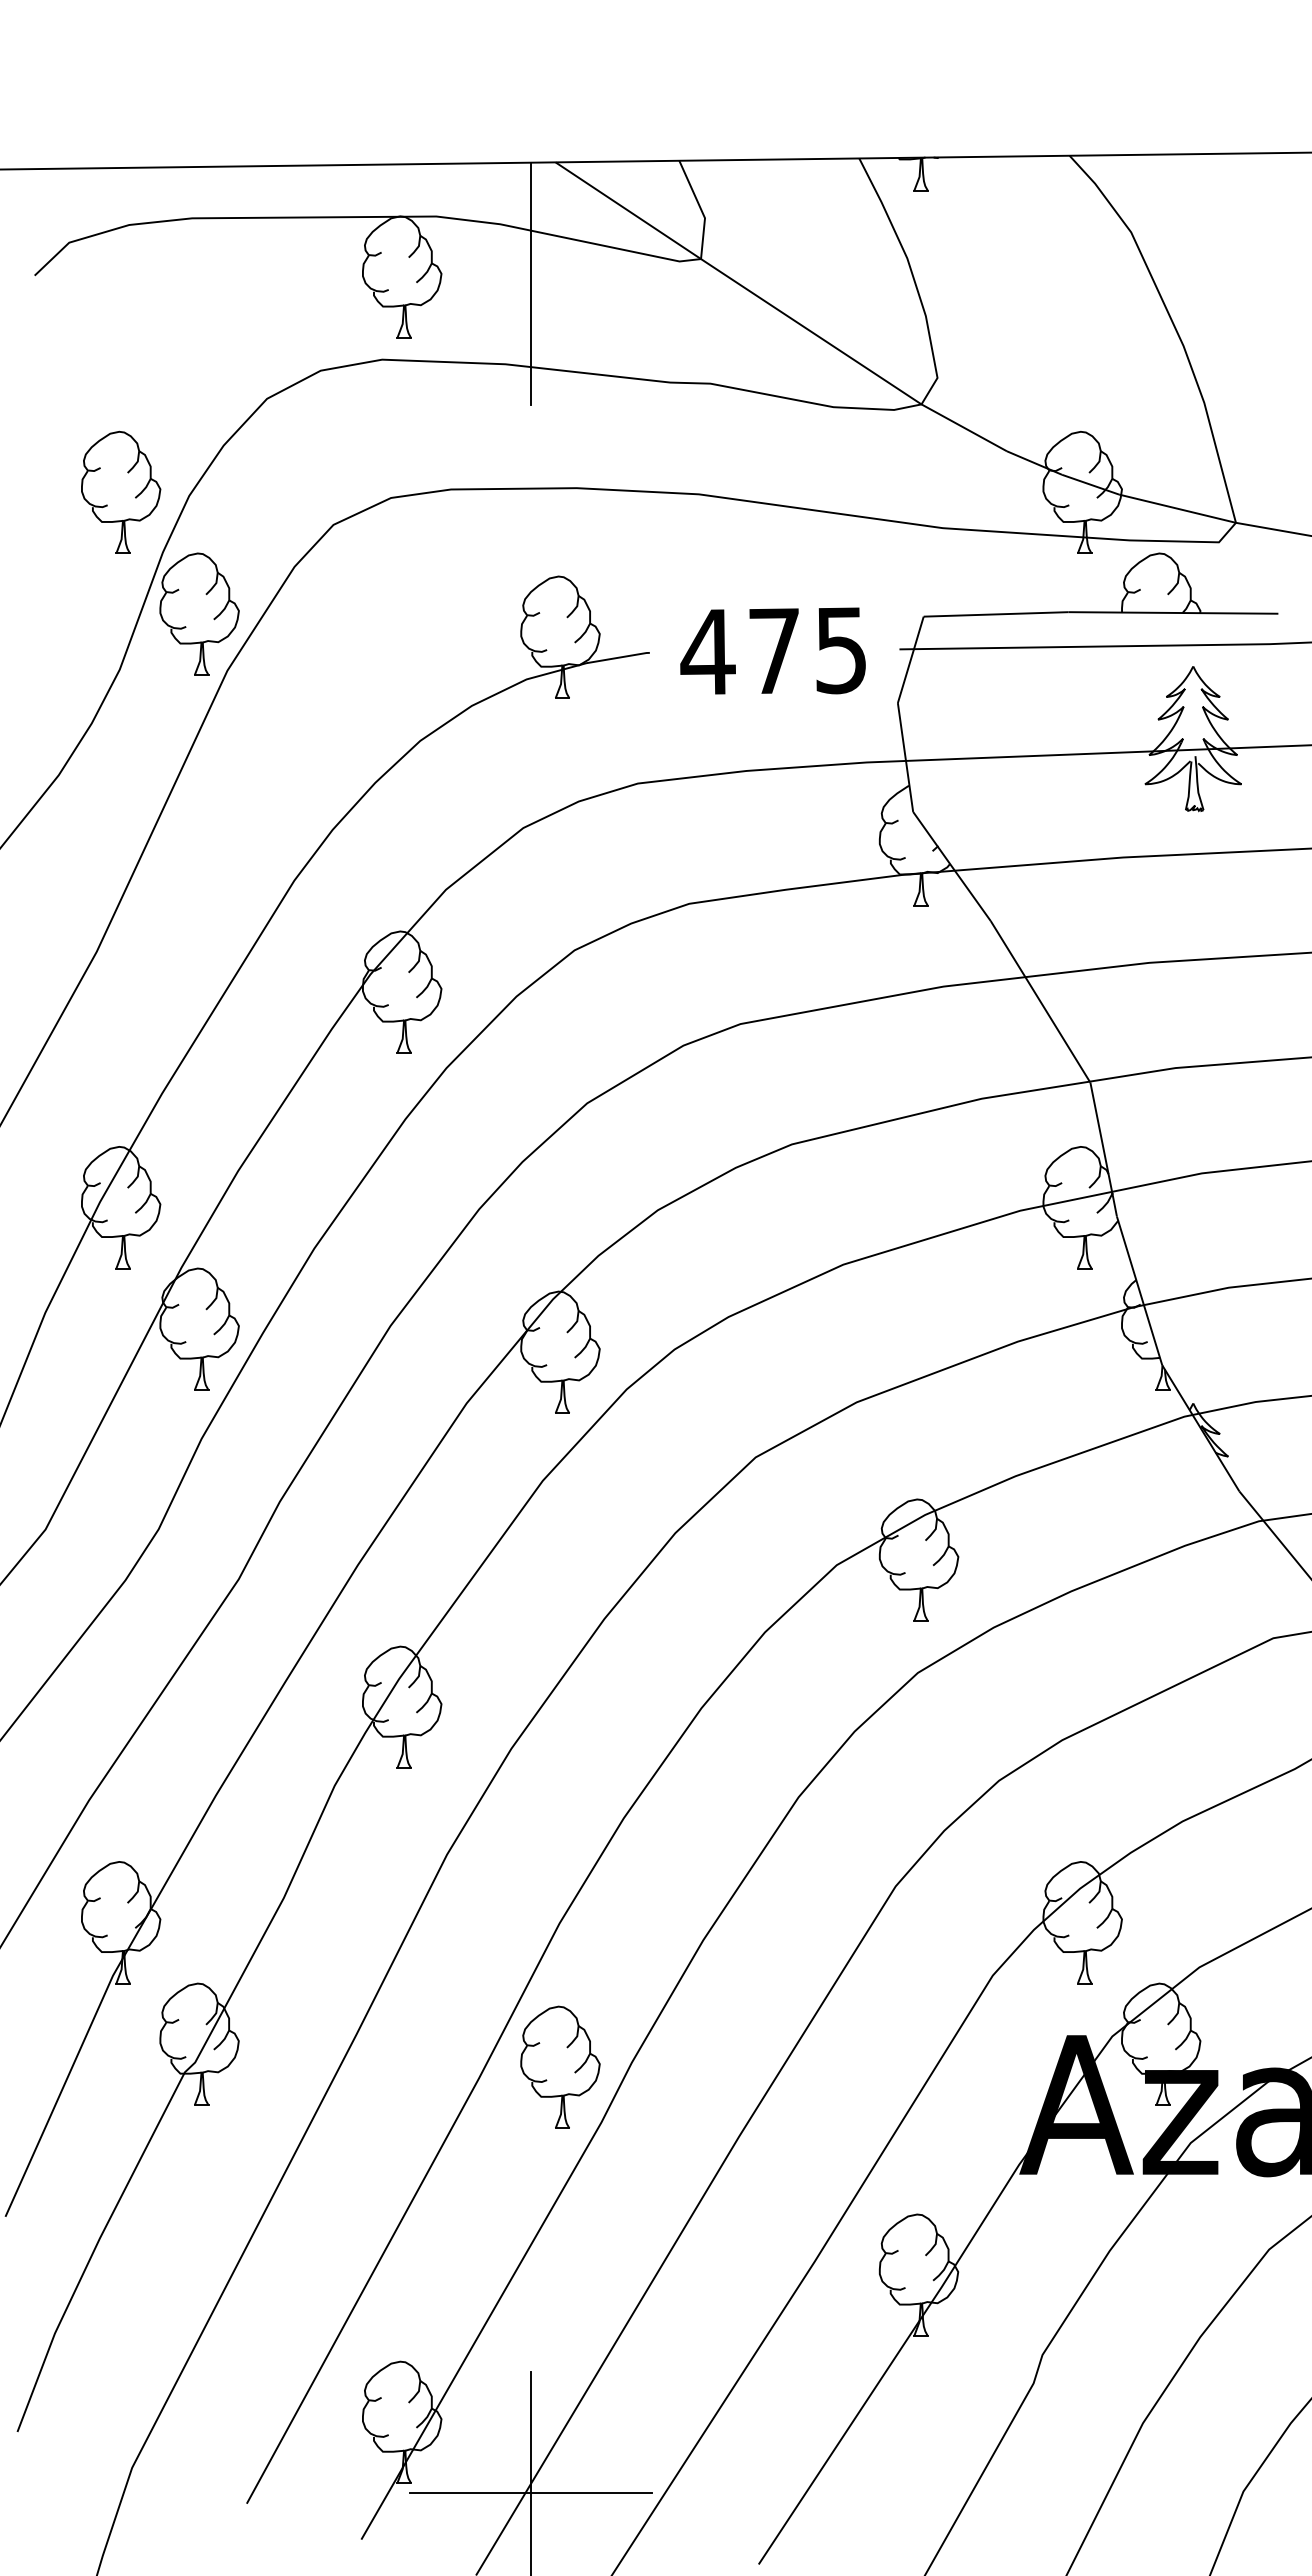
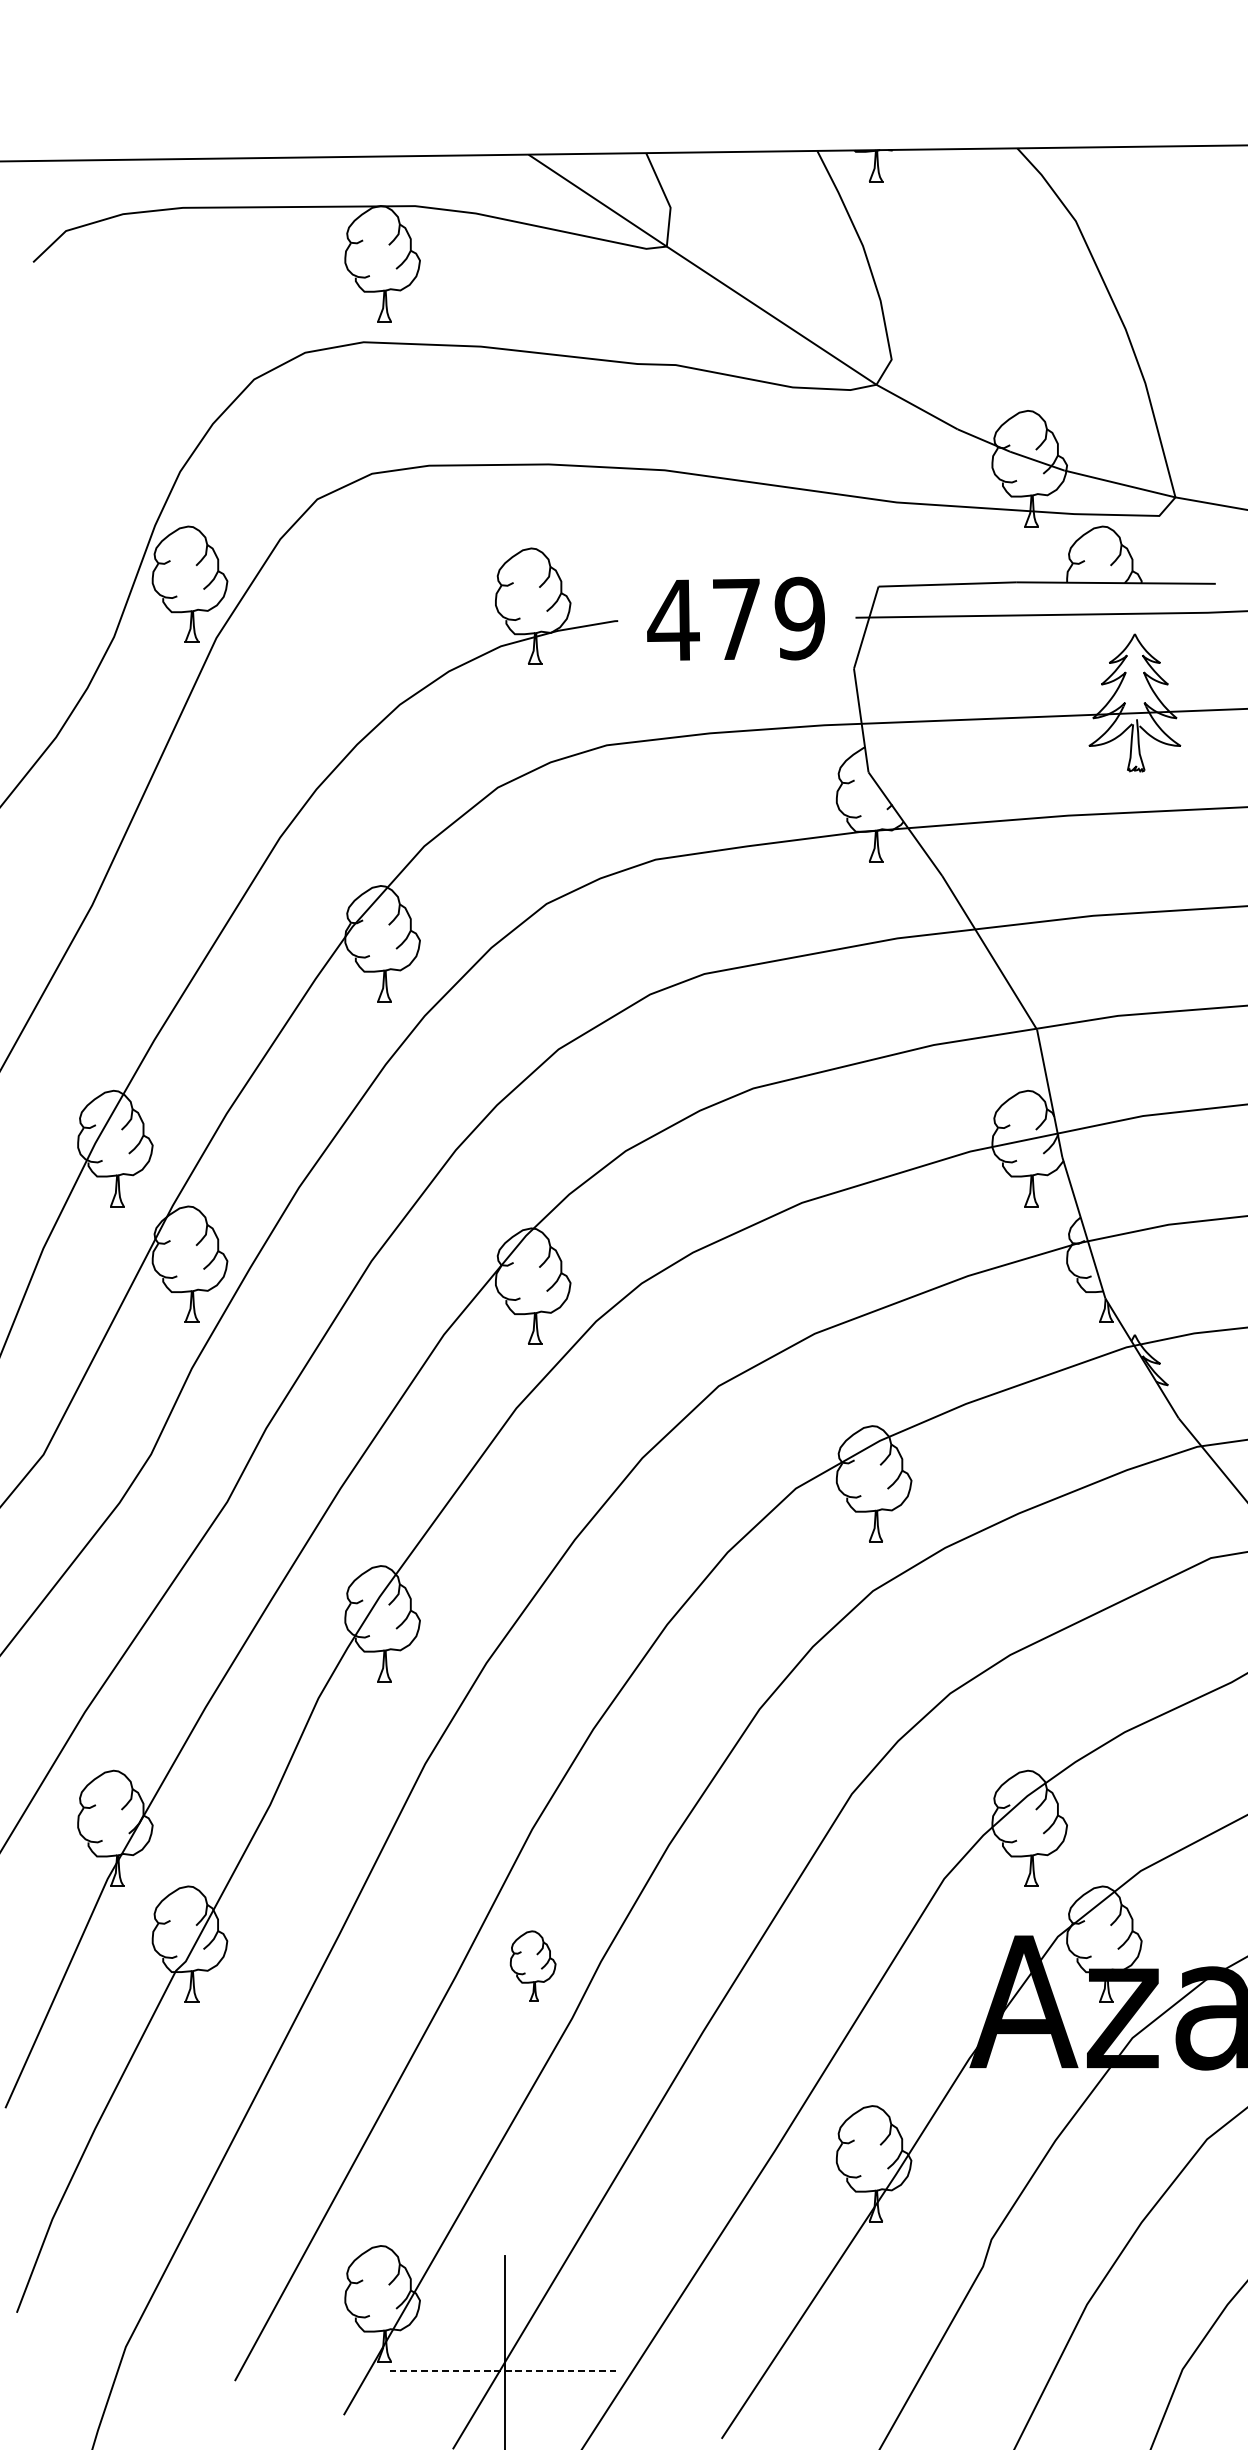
line: (530, 283) -> (504, 269), removed
part: (121, 491) -> (115, 467), removed
text: (840, 650) -> (799, 618), 475 -> 479
part: (560, 2066) -> (533, 1965), size x0.6
line: (531, 2493) -> (505, 2371), solid -> dashed

